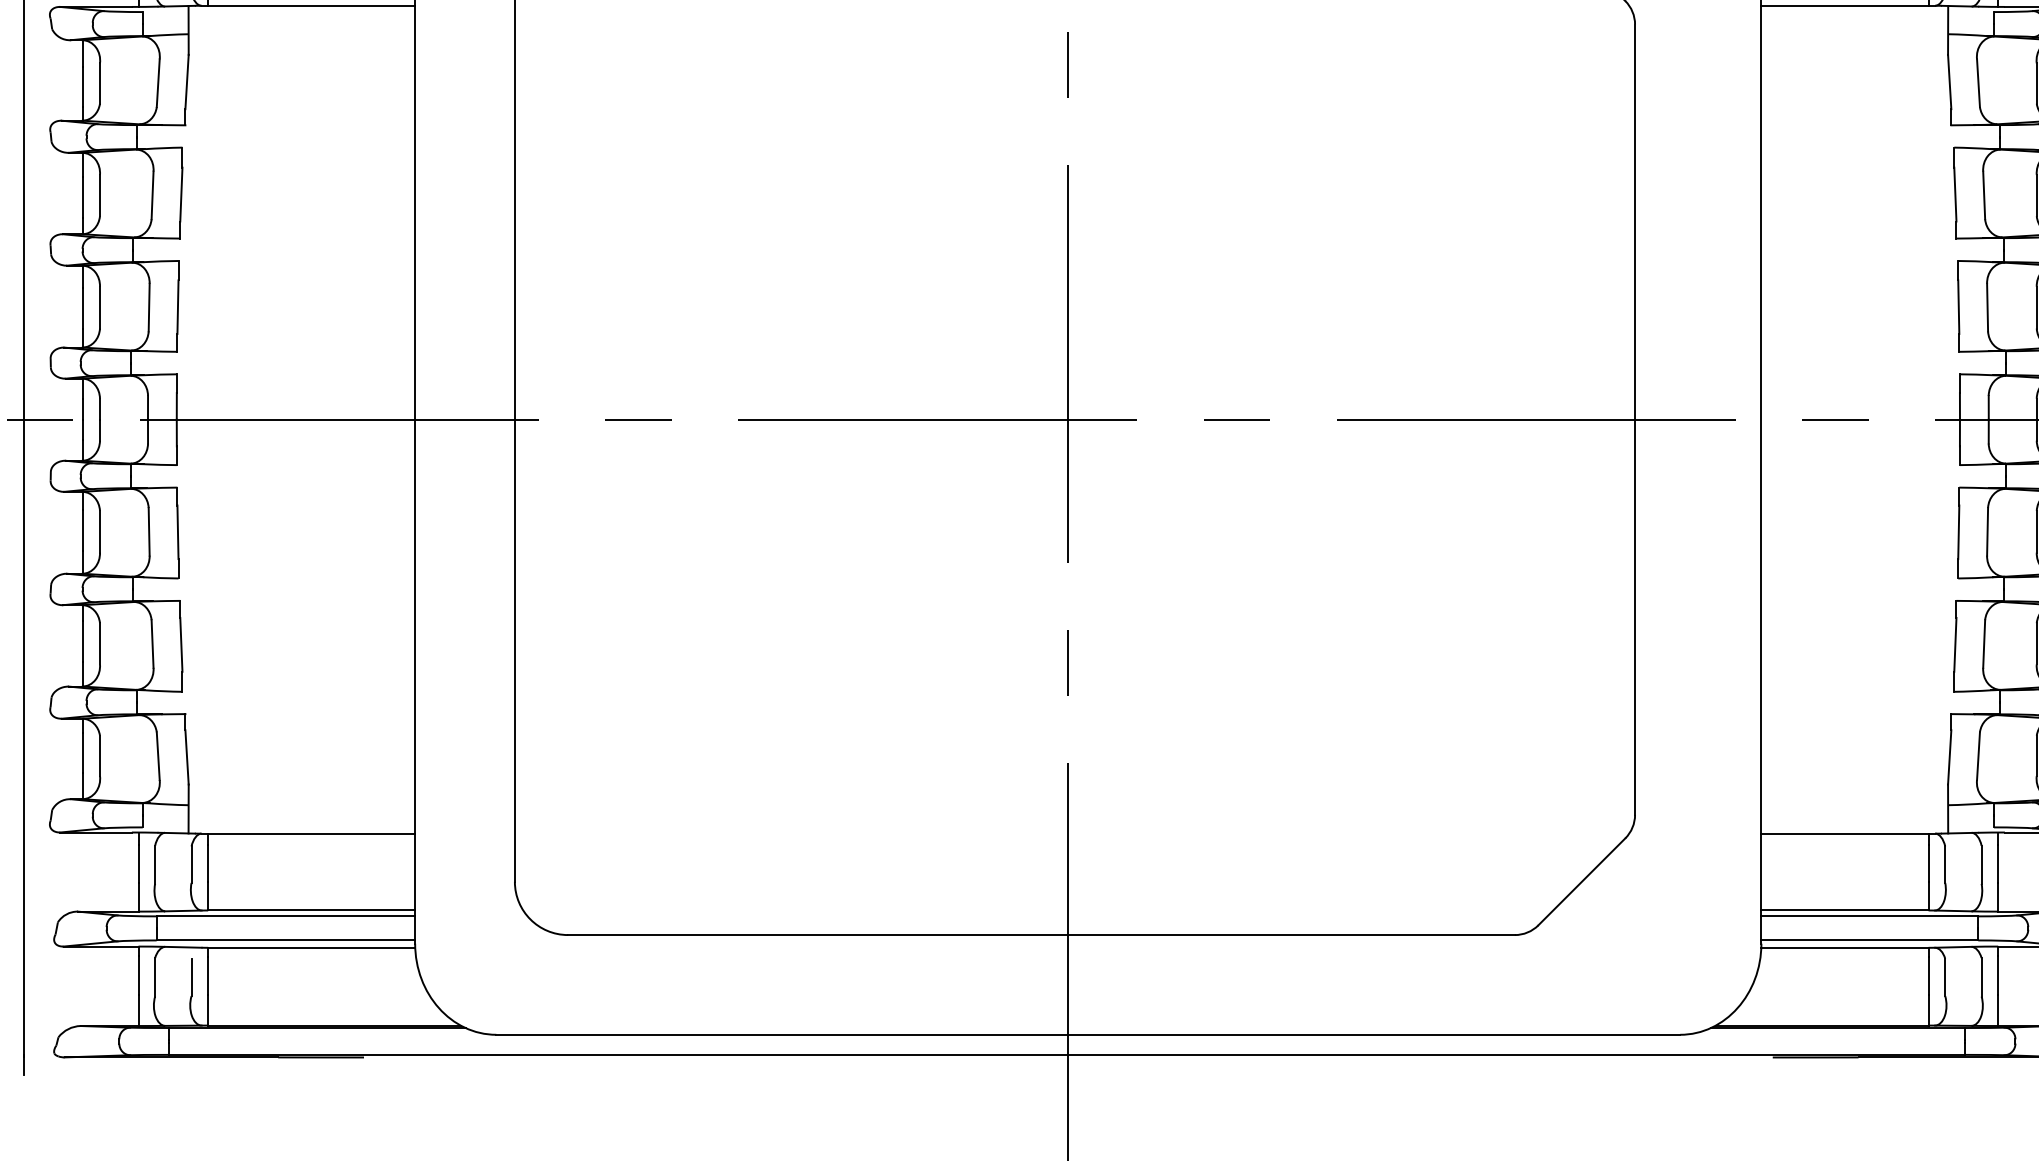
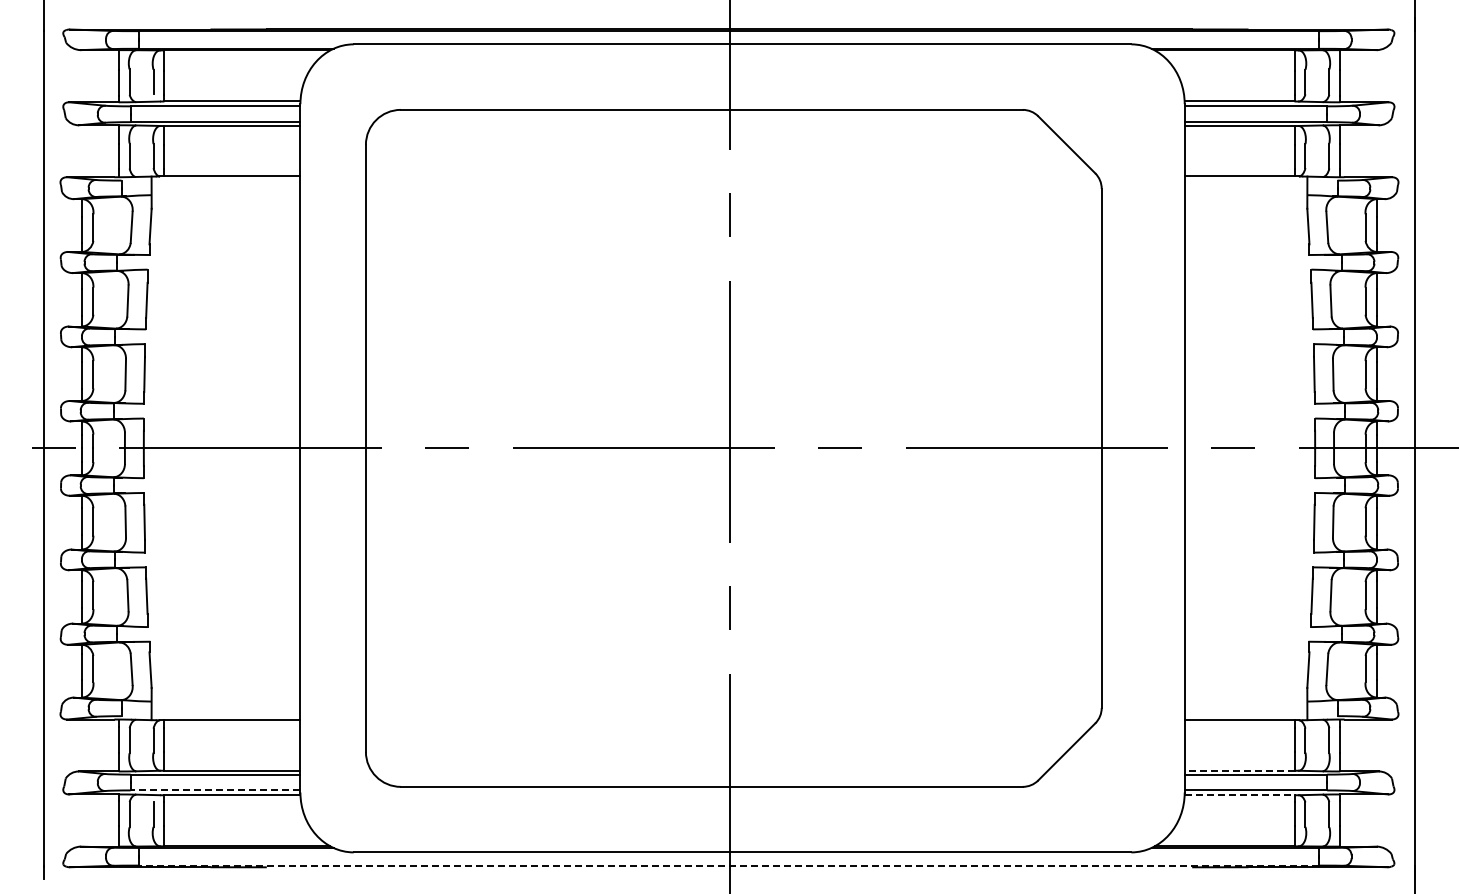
line: (1844, 910) -> (1239, 770), solid -> dashed
line: (285, 940) -> (215, 790), solid -> dashed
line: (1844, 948) -> (1239, 795), solid -> dashed
line: (1066, 1054) -> (728, 865), solid -> dashed

